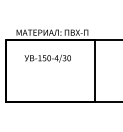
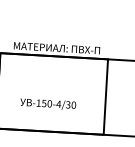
text: (47, 58) -> (47, 104), moved

